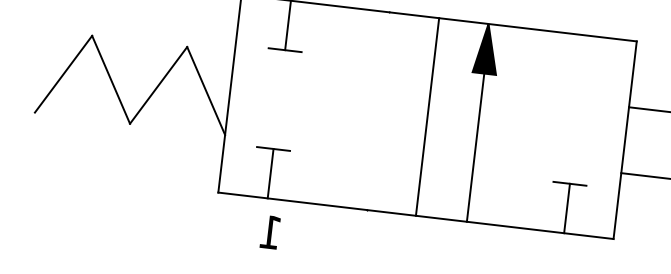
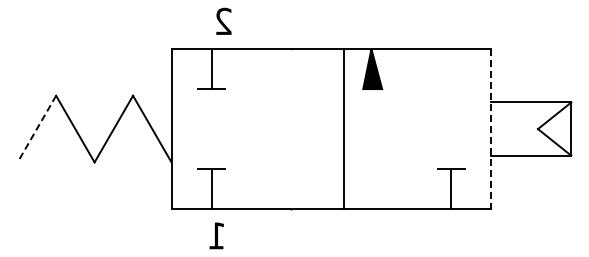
line: (63, 74) -> (36, 129), solid -> dashed
line: (427, 117) -> (344, 129), moved
line: (625, 140) -> (491, 129), solid -> dashed
line: (475, 148) -> (372, 149), removed

